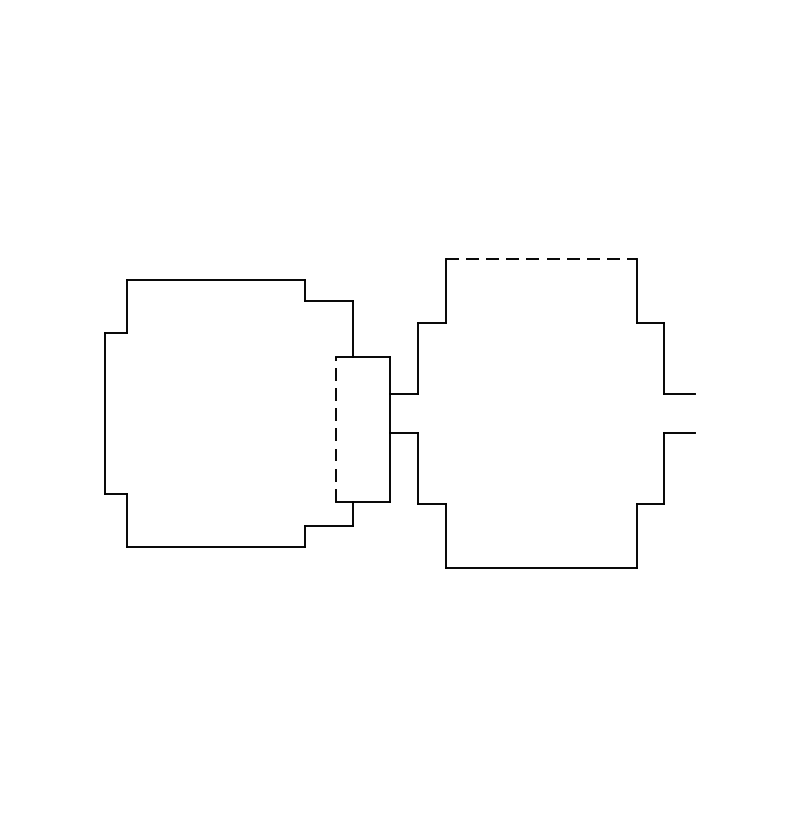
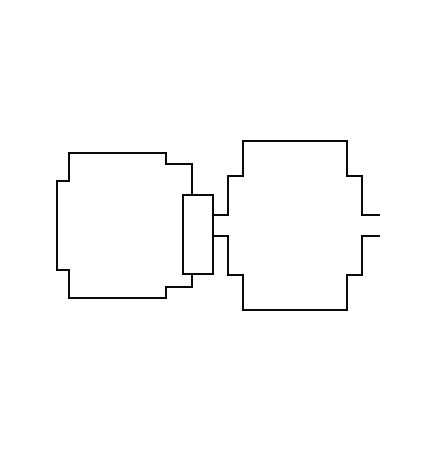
line: (542, 259) -> (295, 141), dashed -> solid
line: (334, 430) -> (182, 234), dashed -> solid

